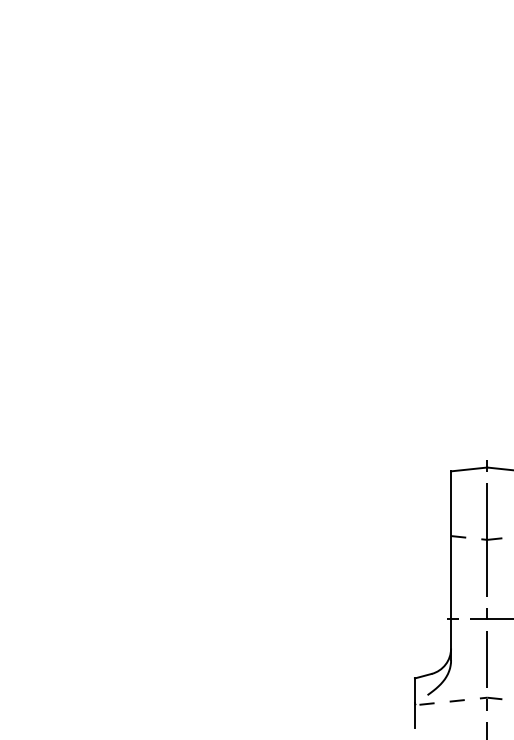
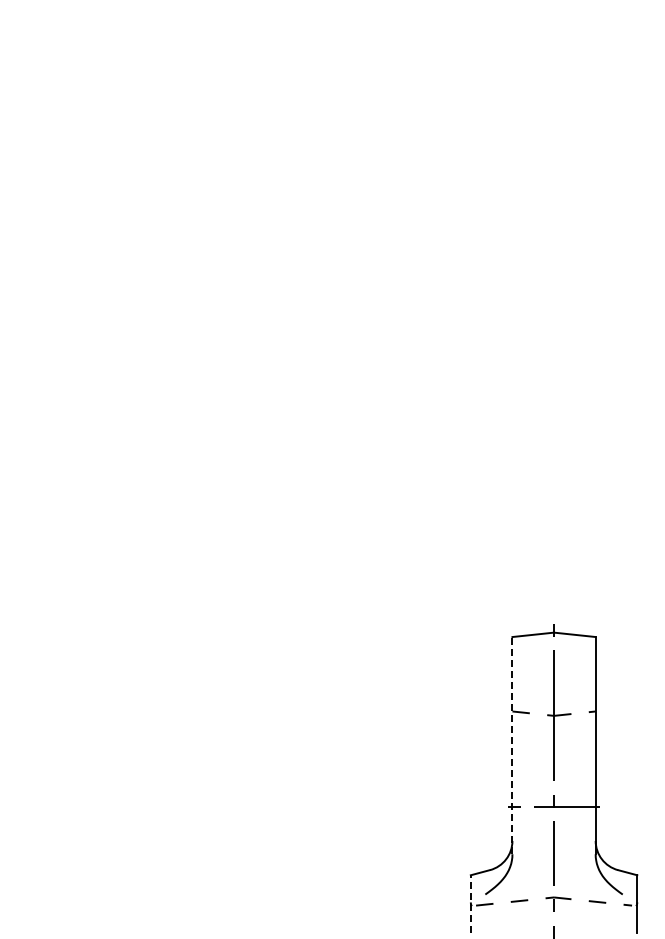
line: (451, 565) -> (512, 745), solid -> dashed
line: (414, 702) -> (470, 903), solid -> dashed

